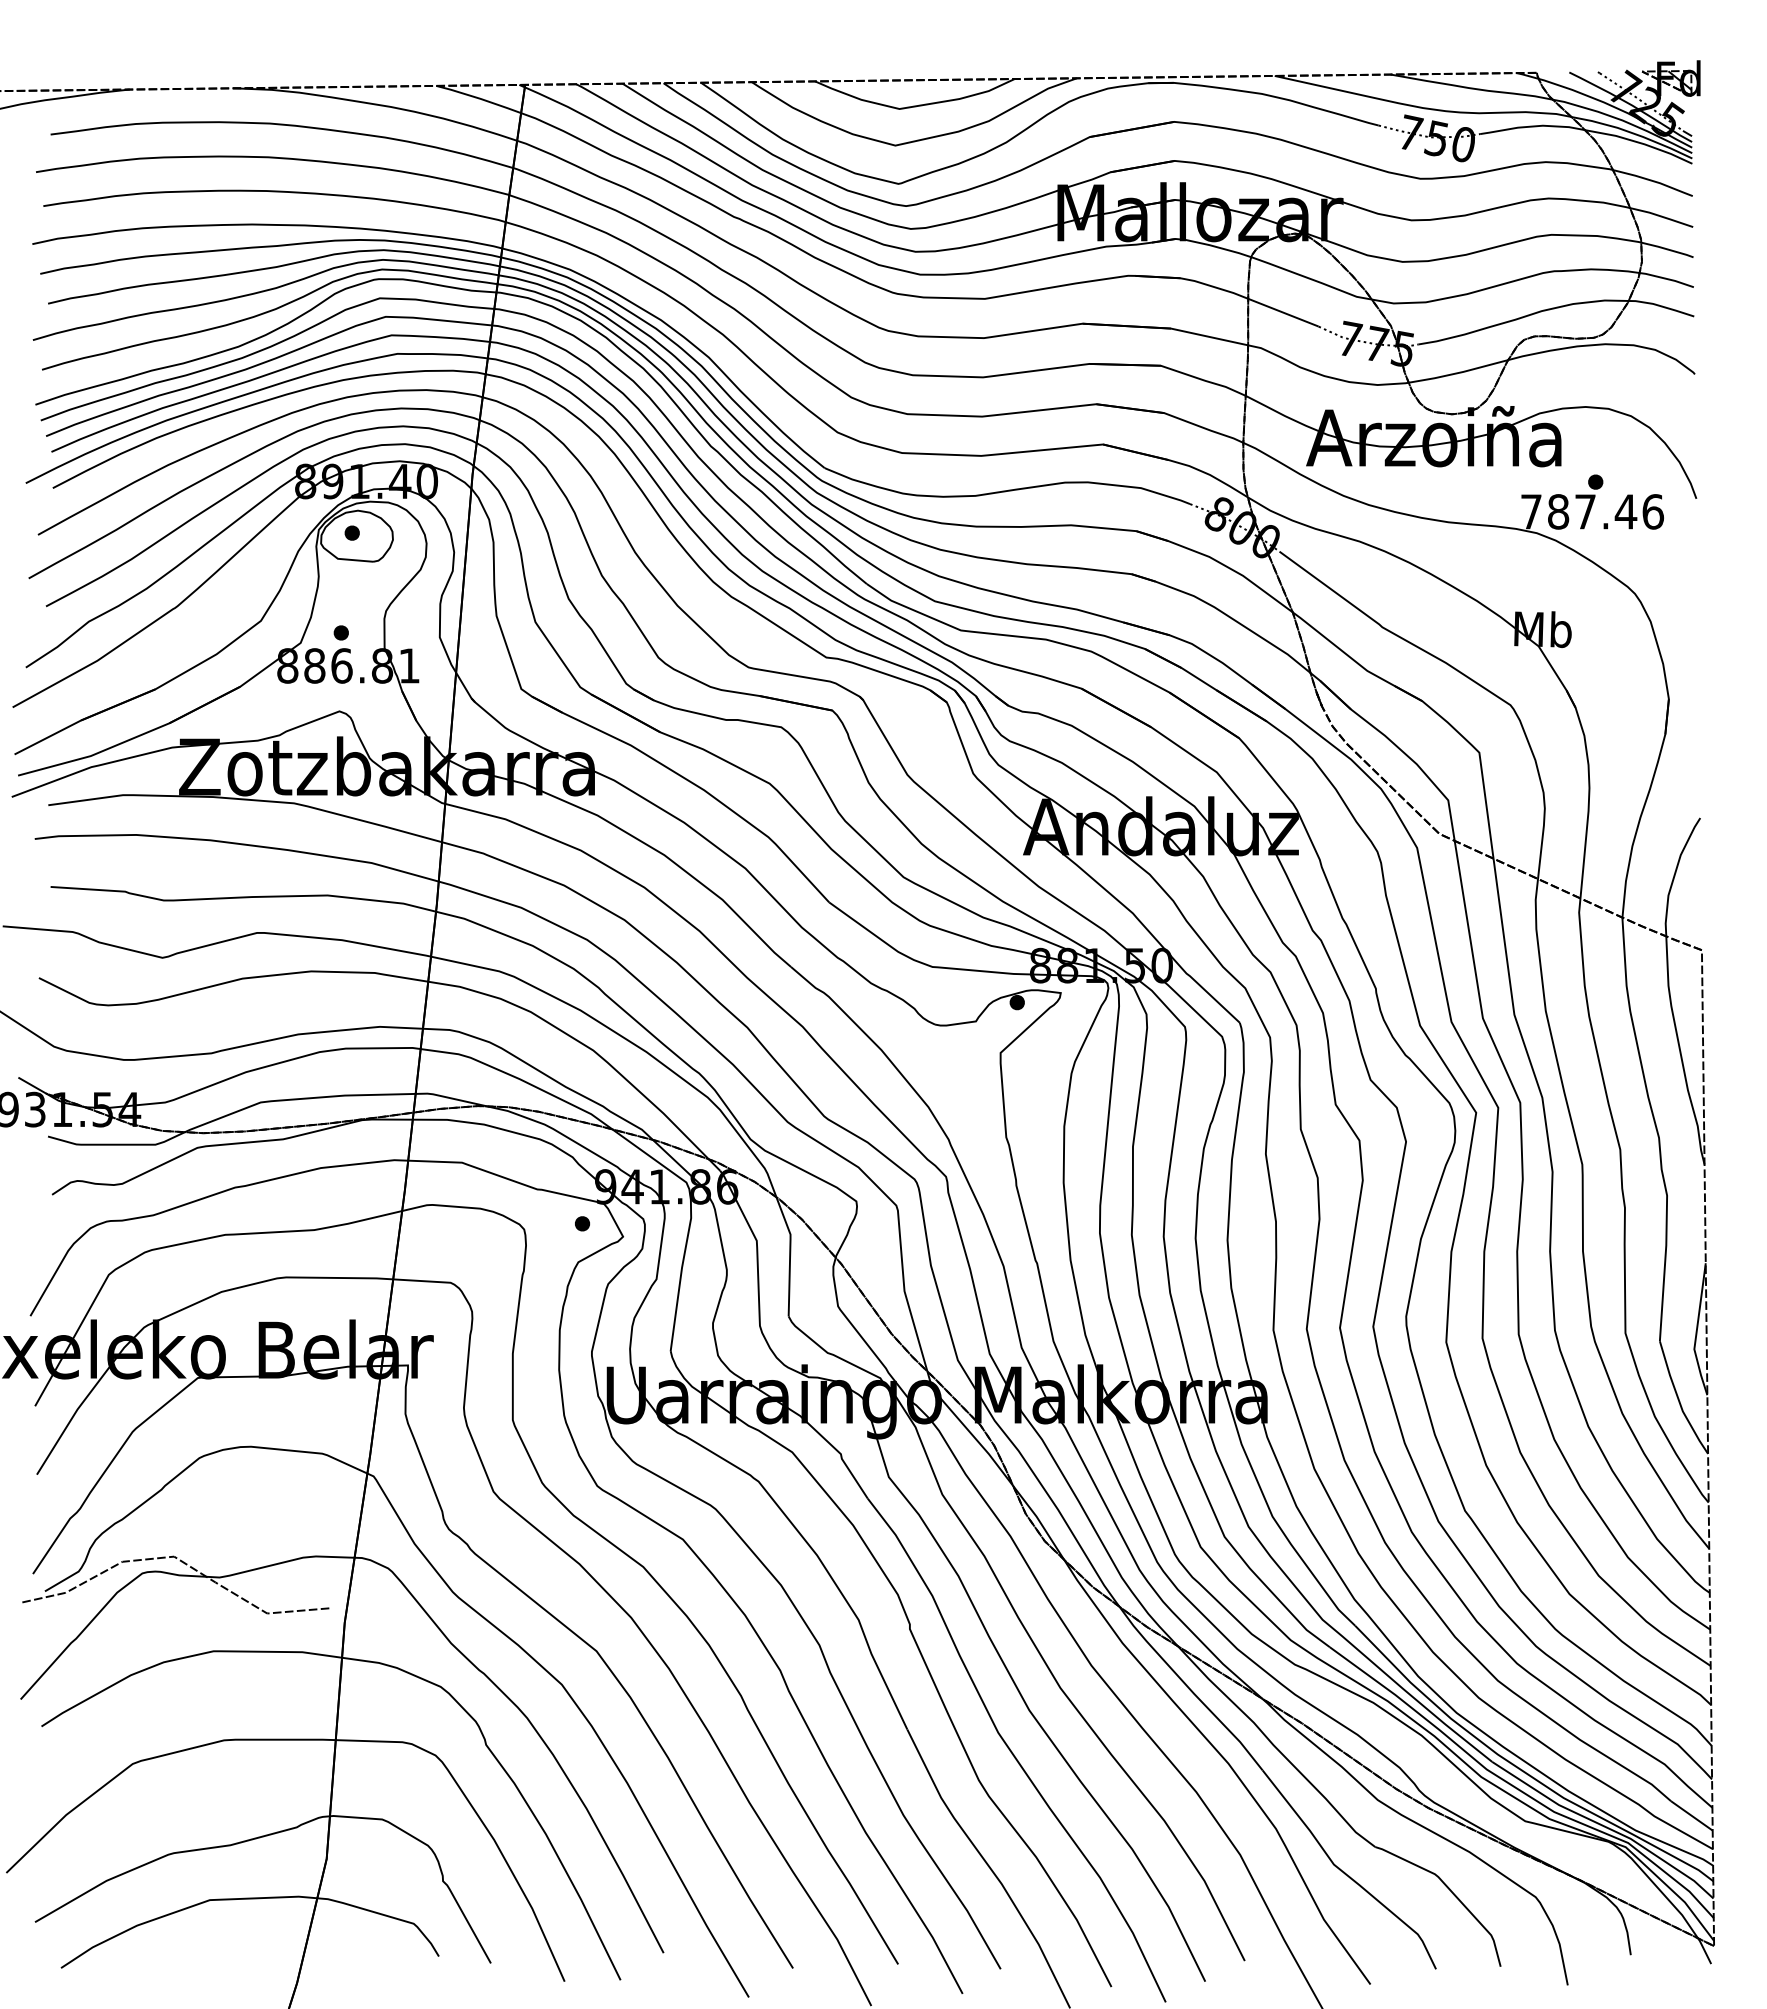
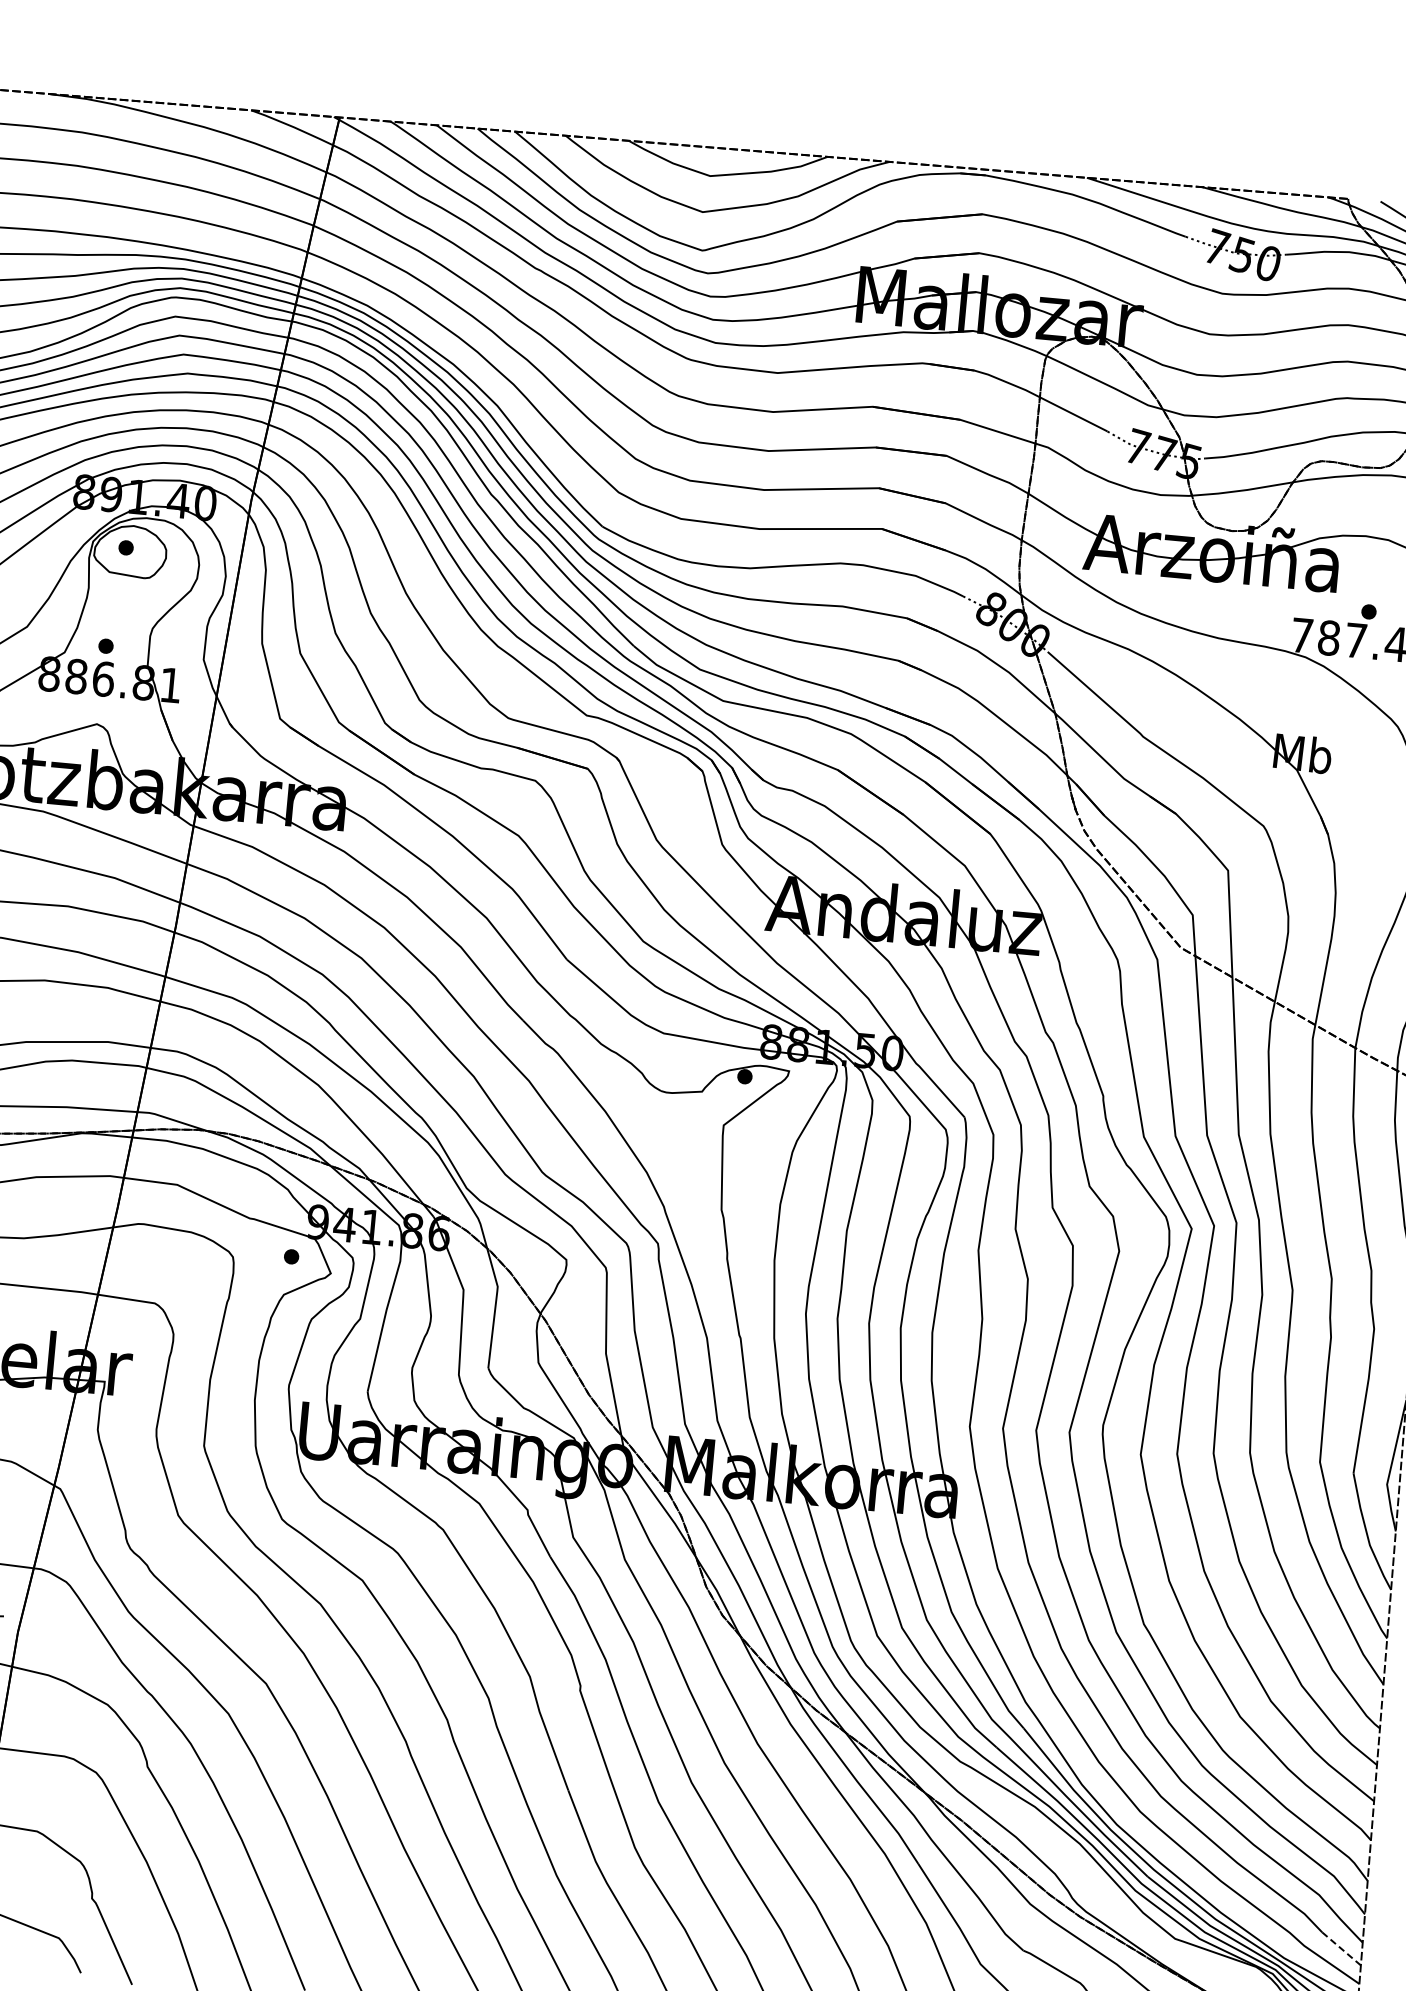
line: (1692, 1816) -> (1342, 1949), solid -> dashed

